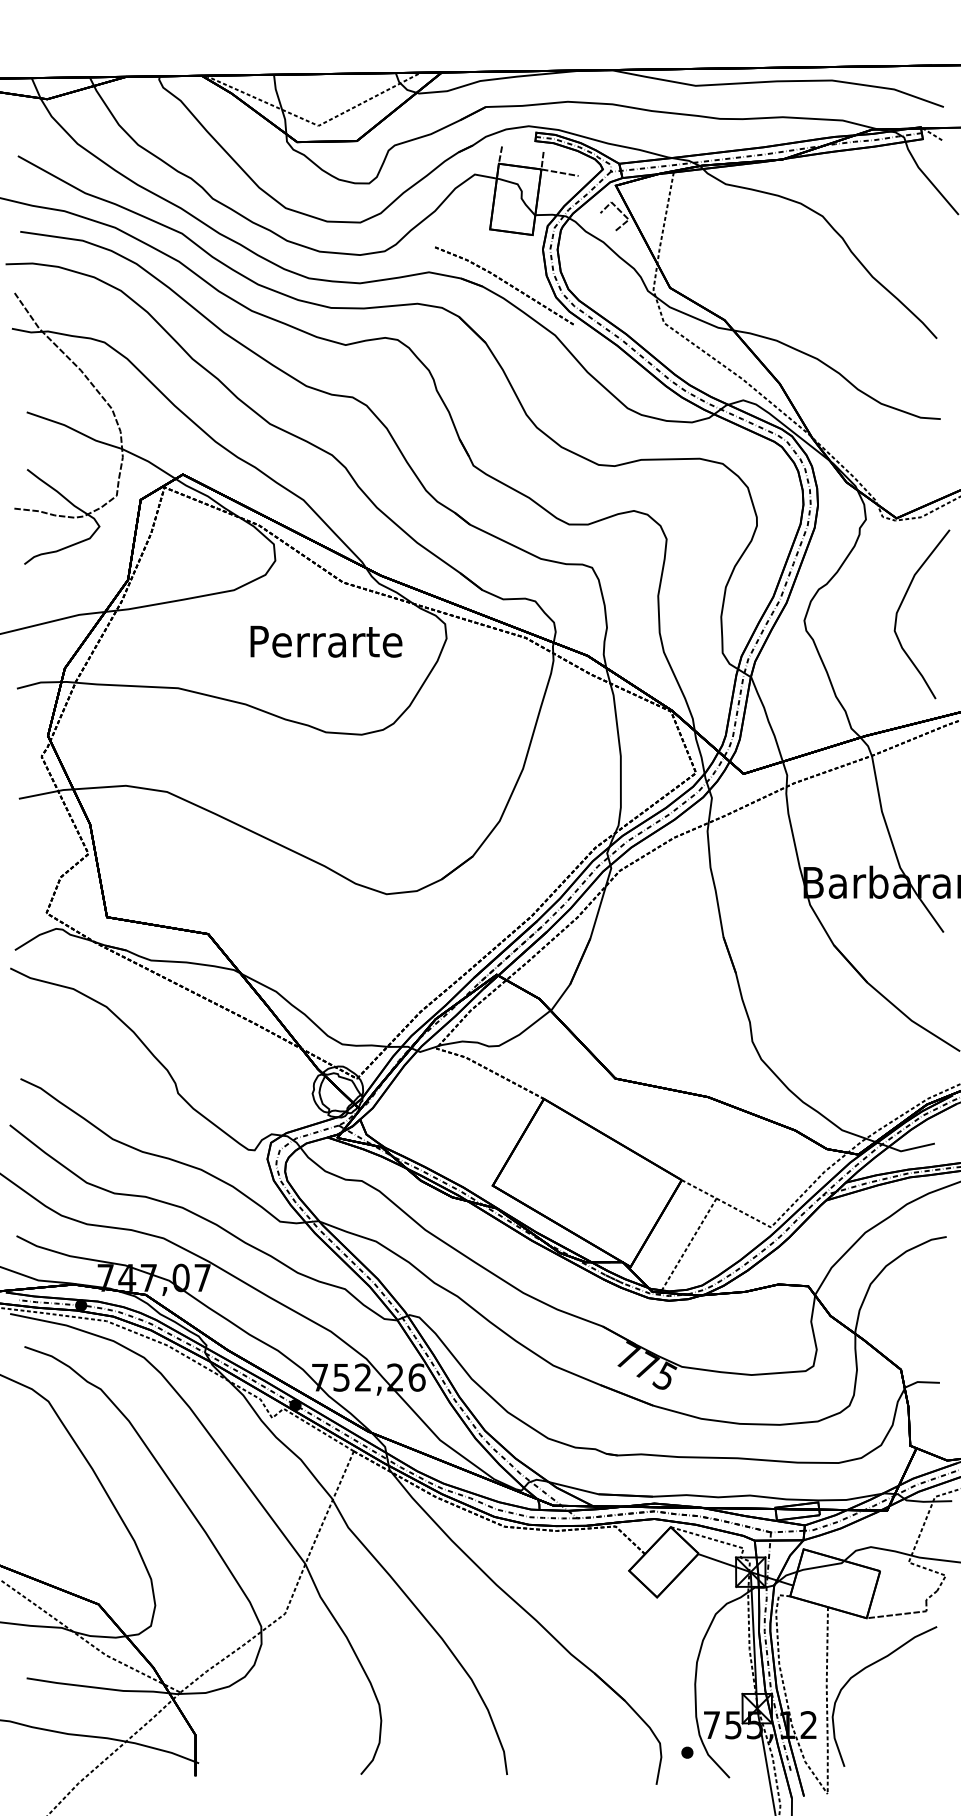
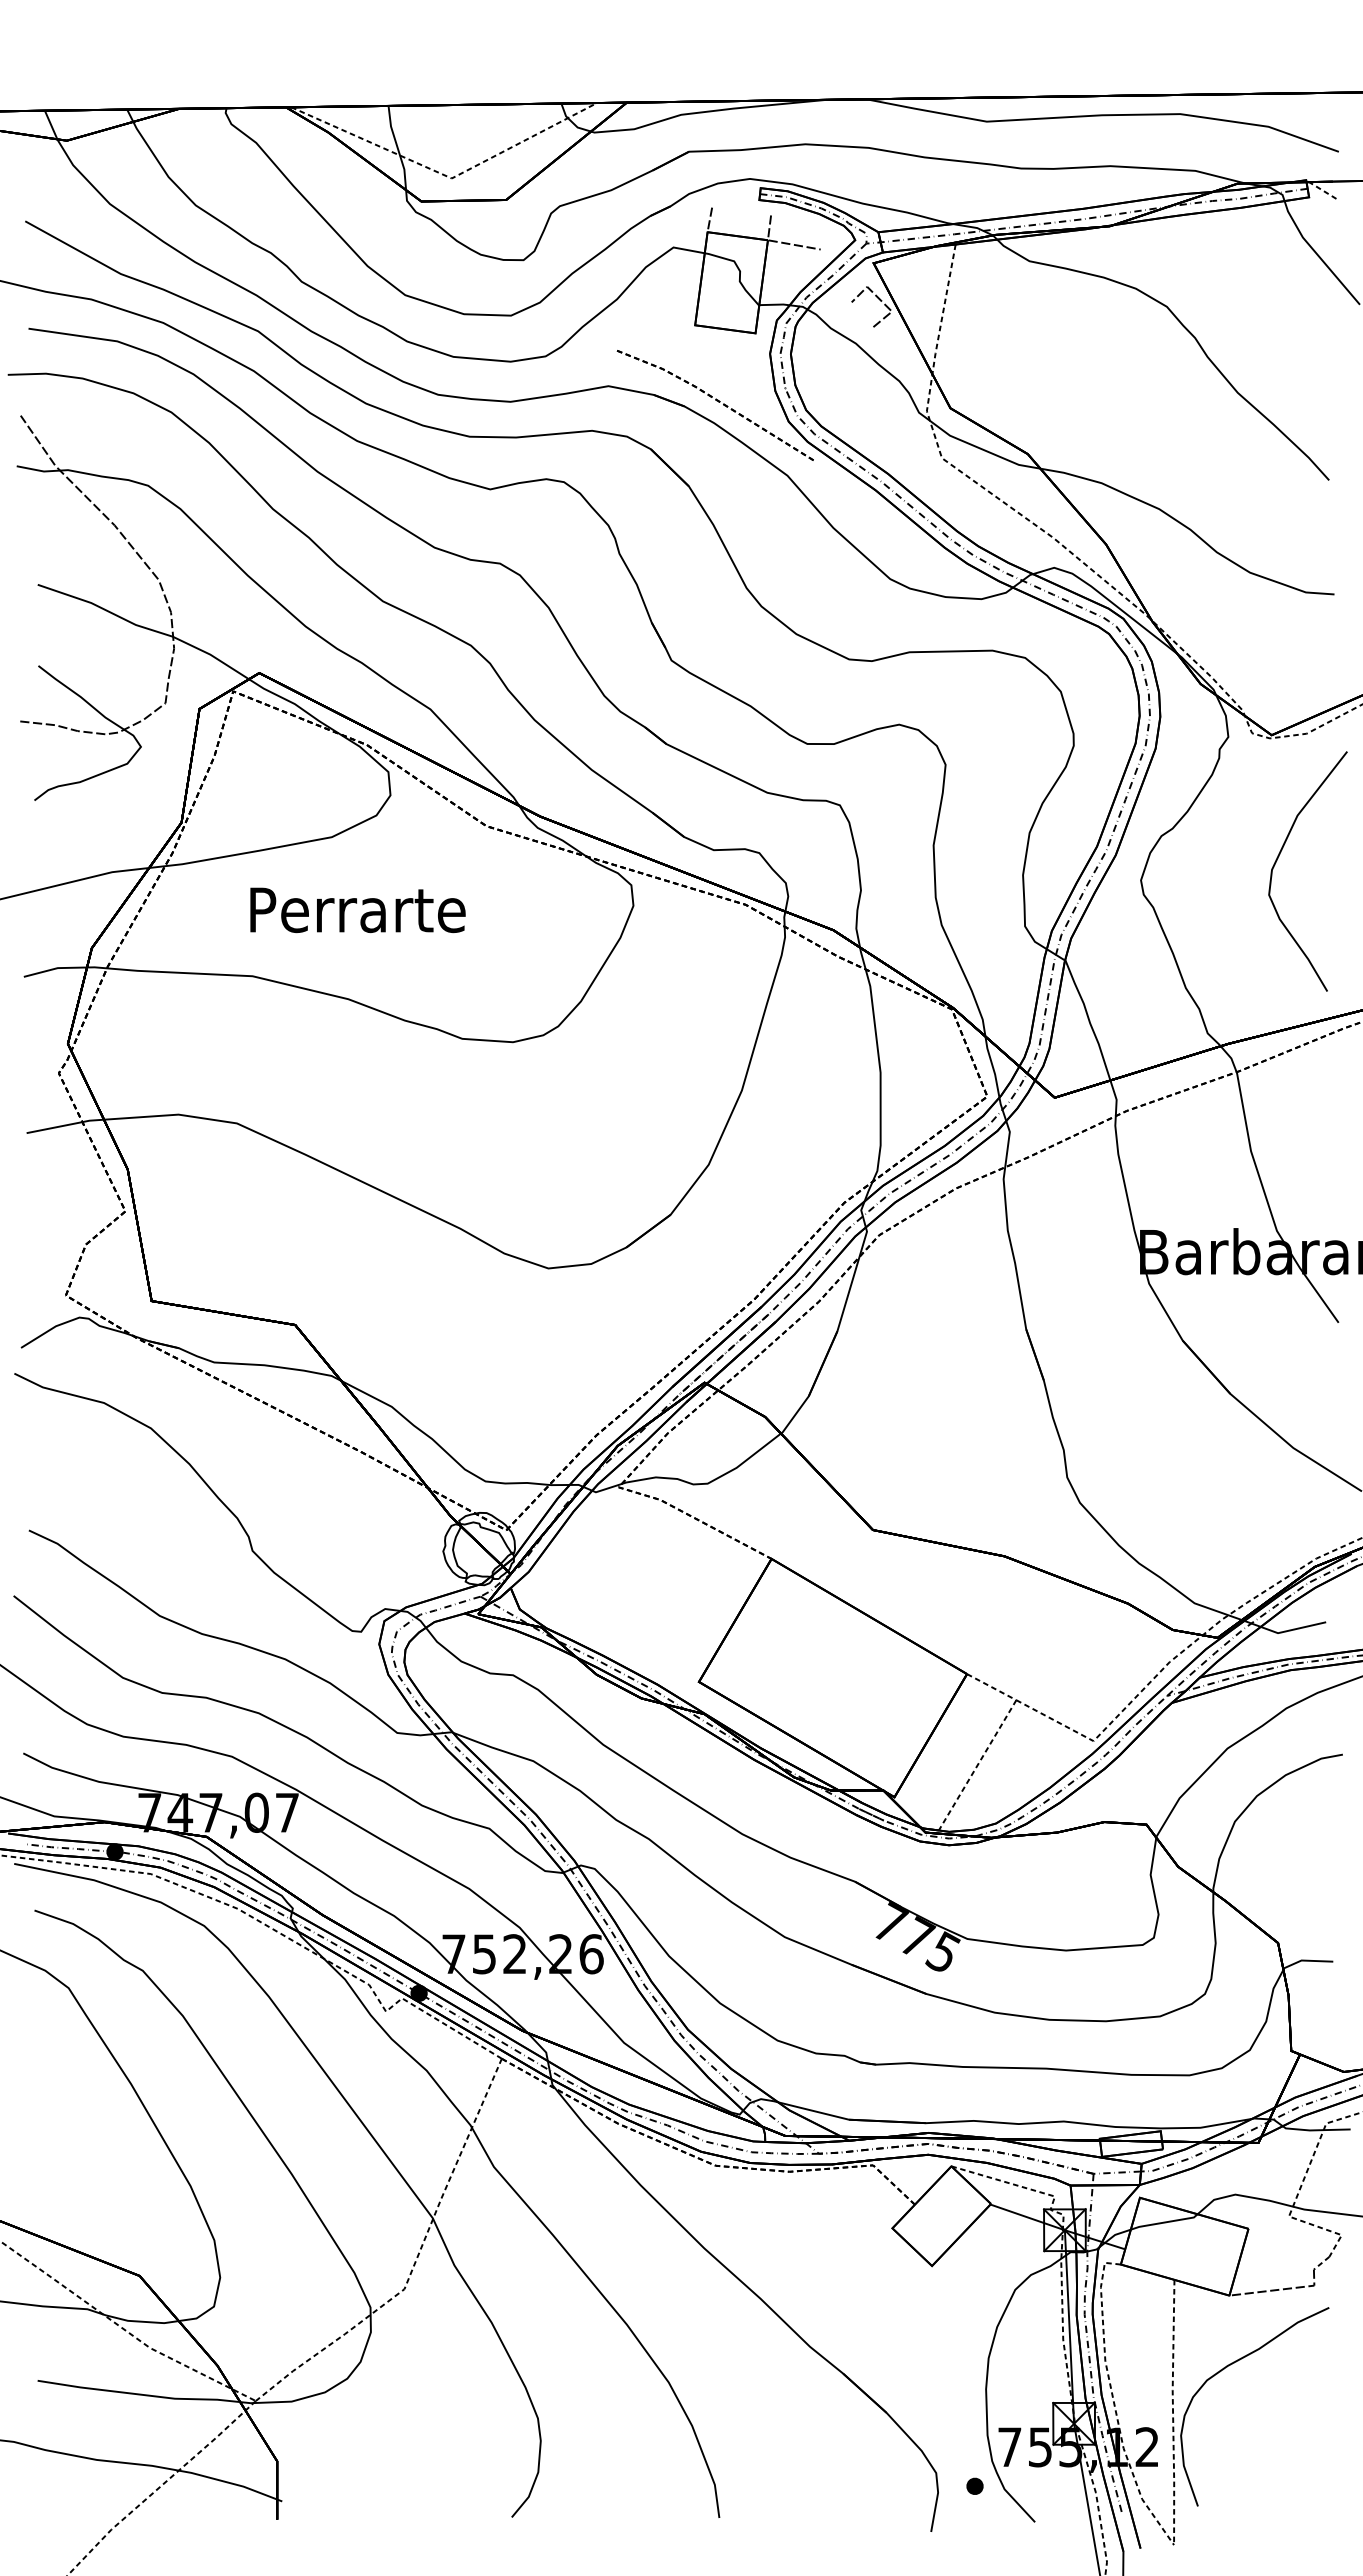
text: (326, 641) -> (357, 910), moved

